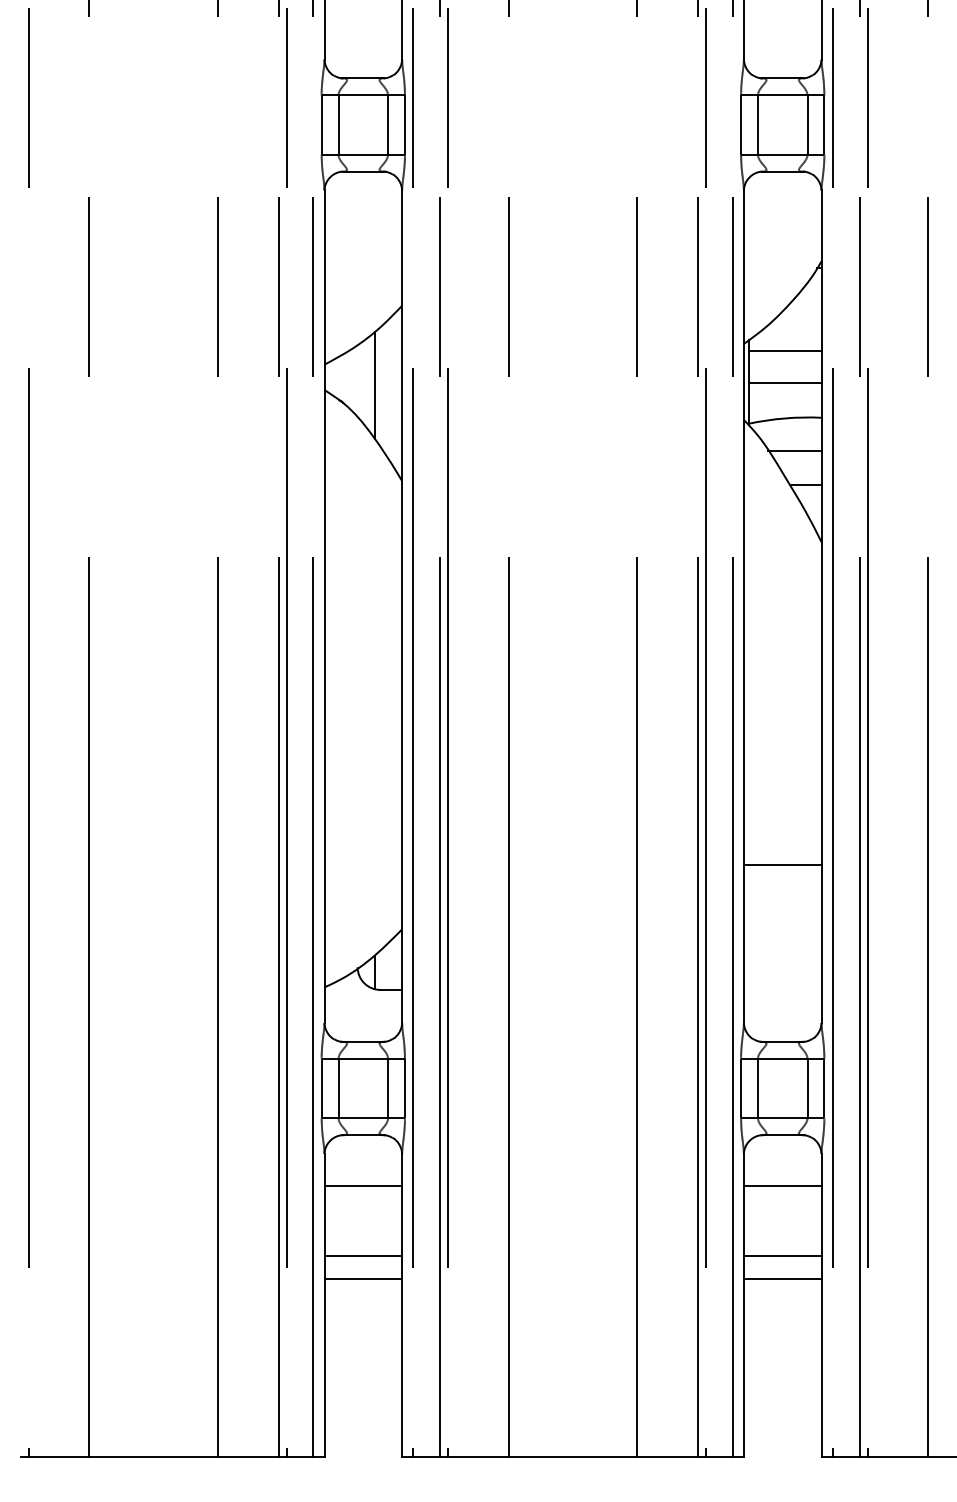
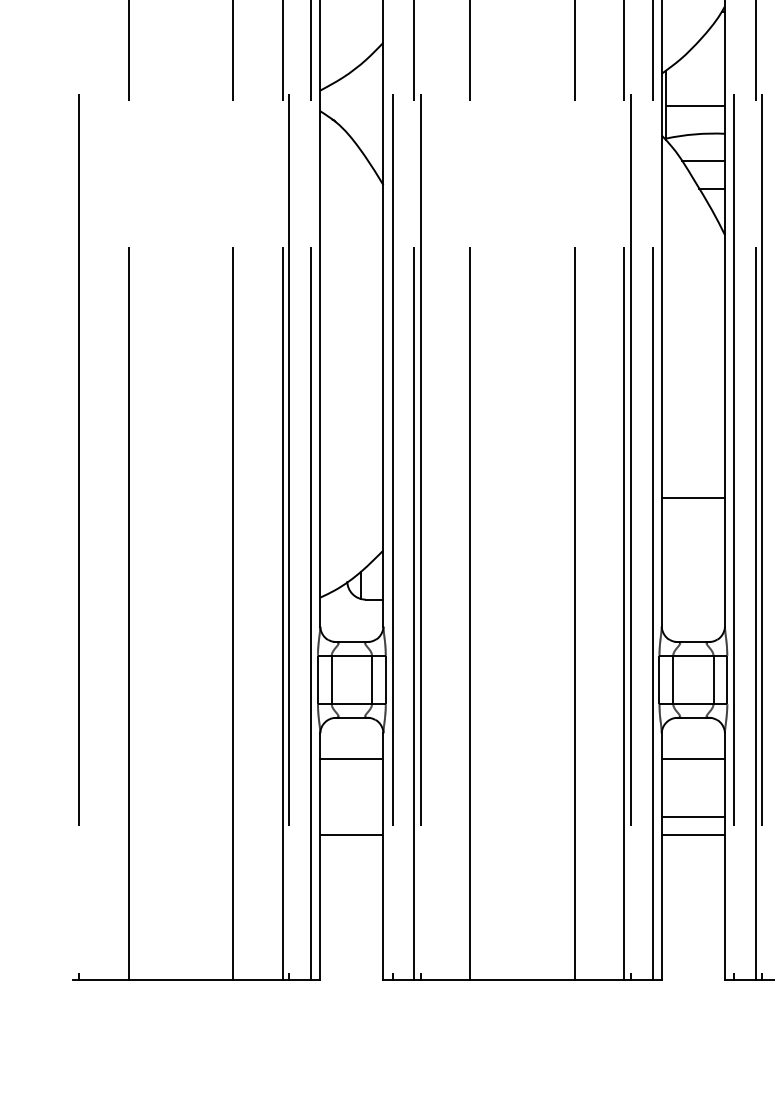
line: (784, 351) -> (694, 79), removed
line: (374, 384) -> (360, 106), removed
line: (363, 1256) -> (352, 816), removed

